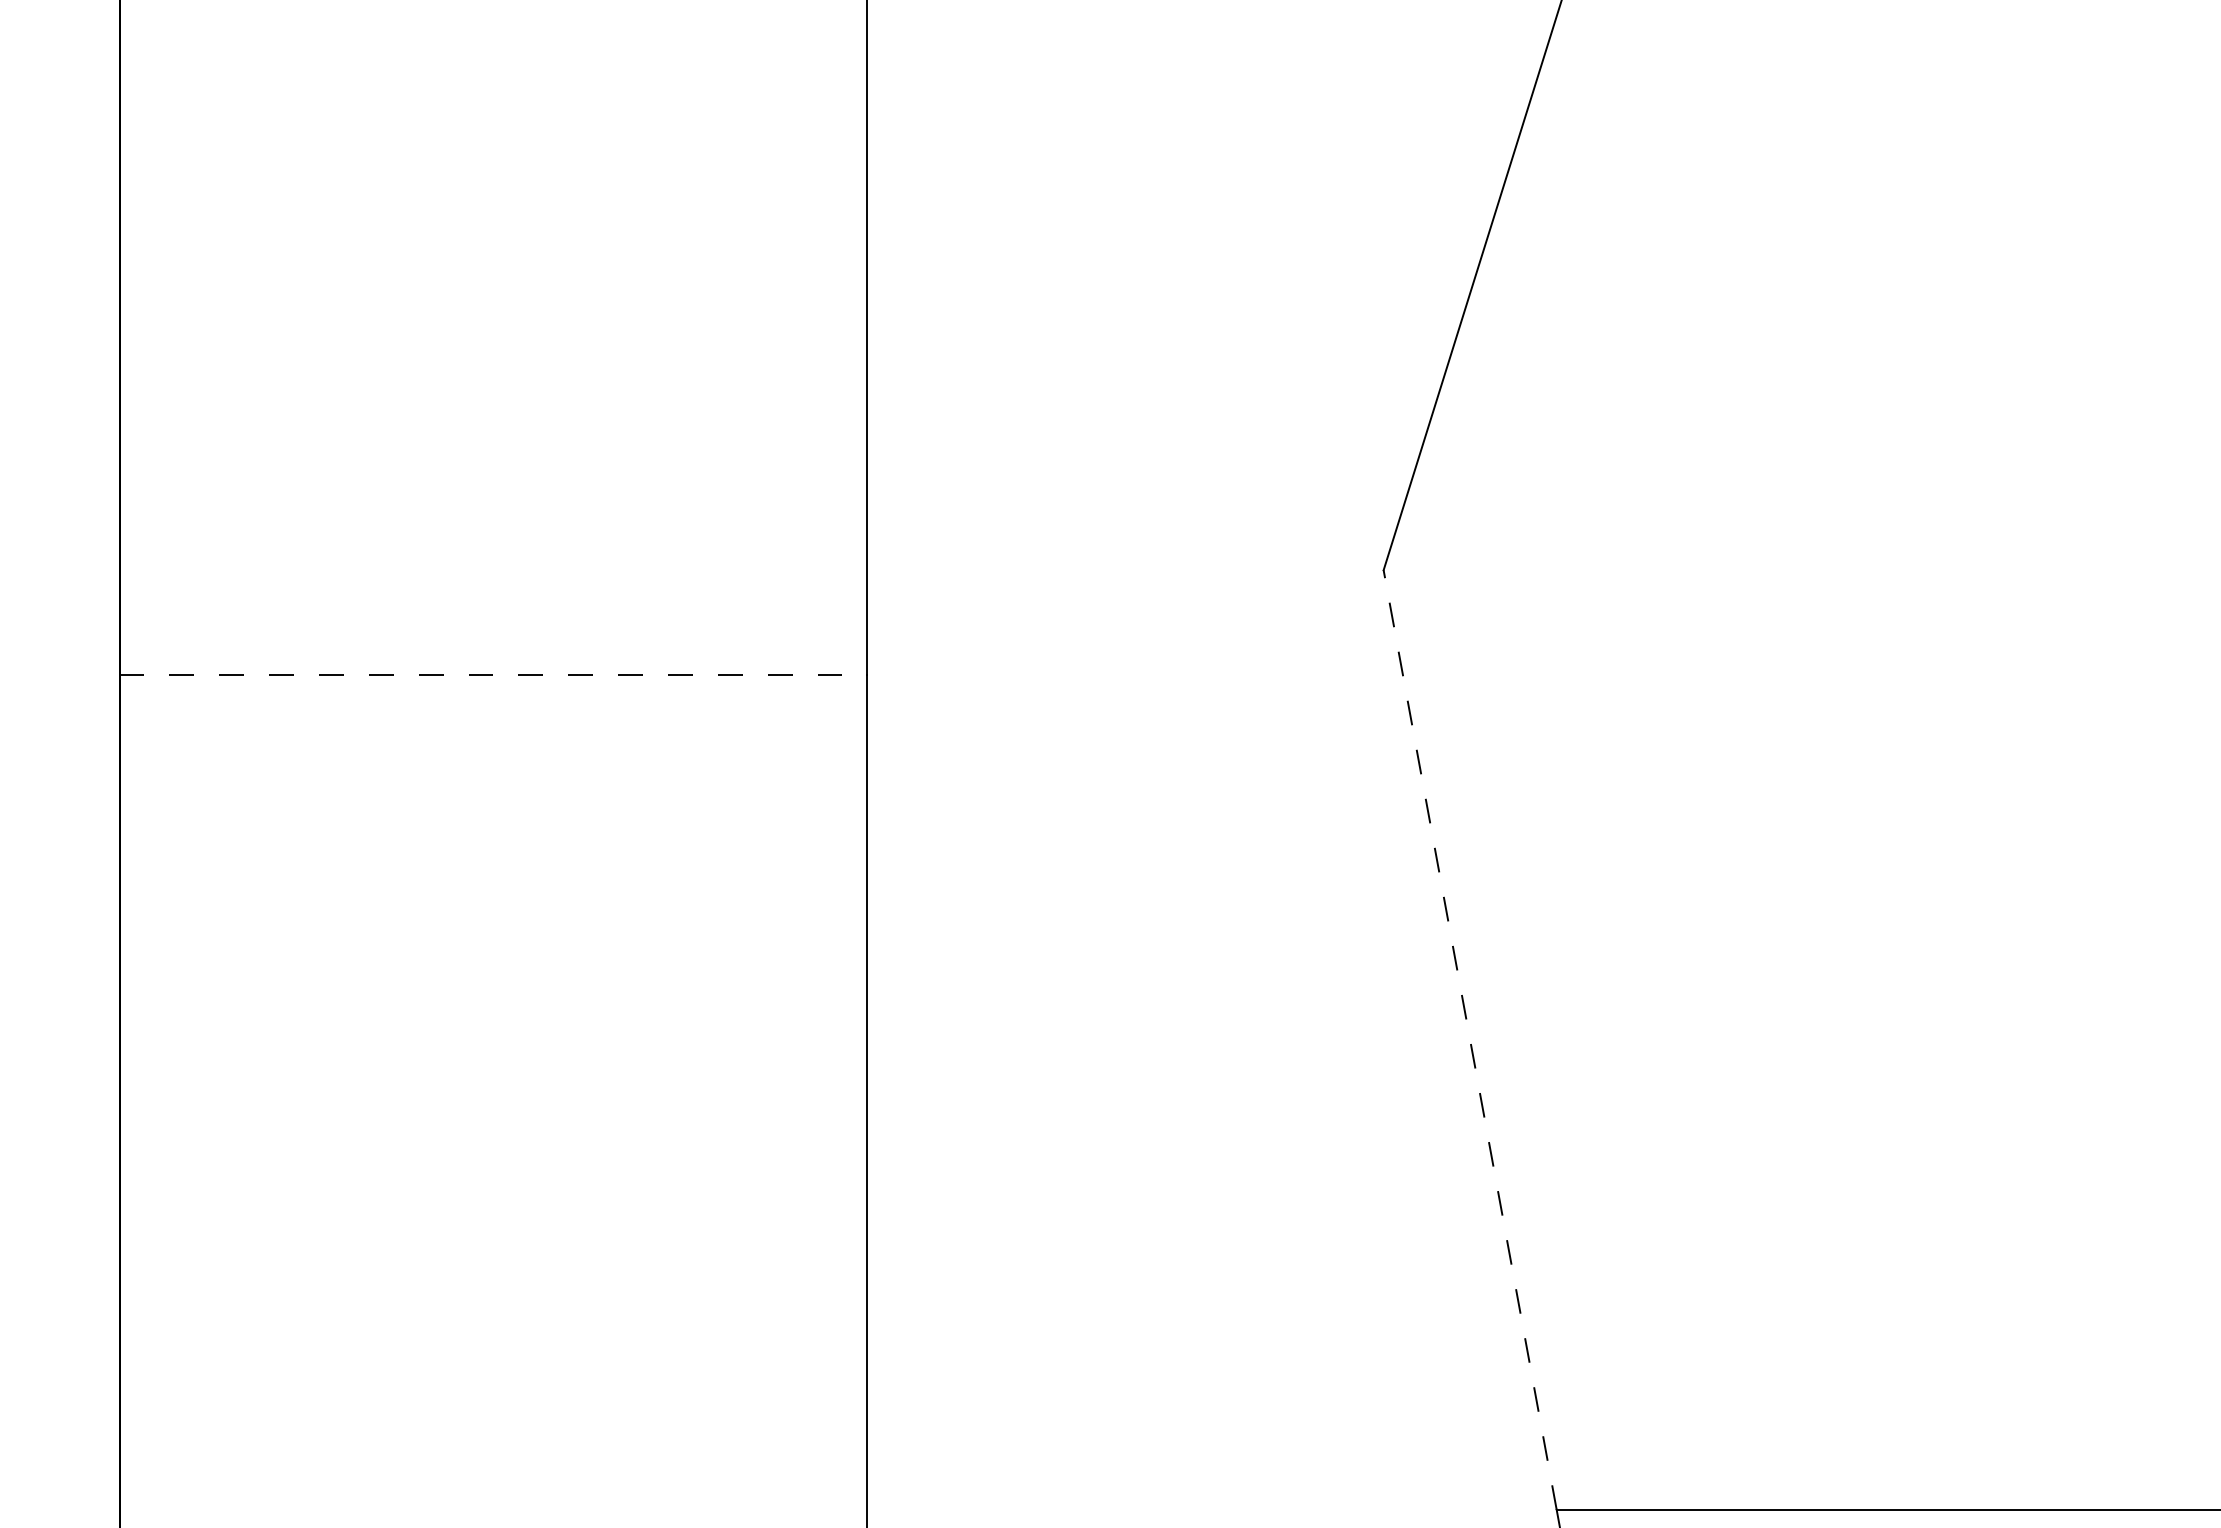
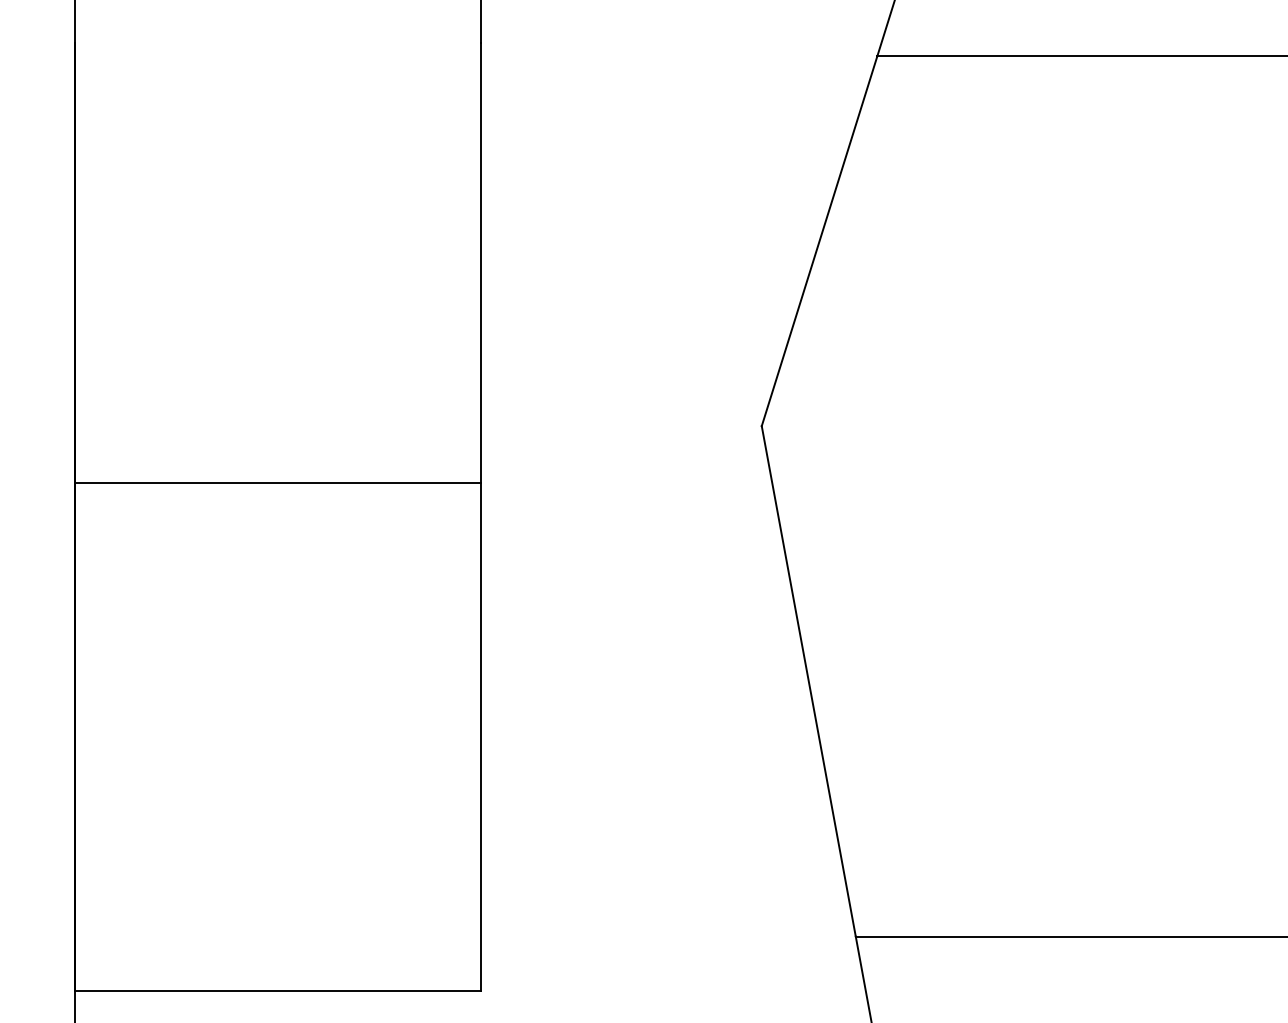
line: (494, 673) -> (278, 482), dashed -> solid
line: (1469, 1040) -> (808, 681), dashed -> solid

